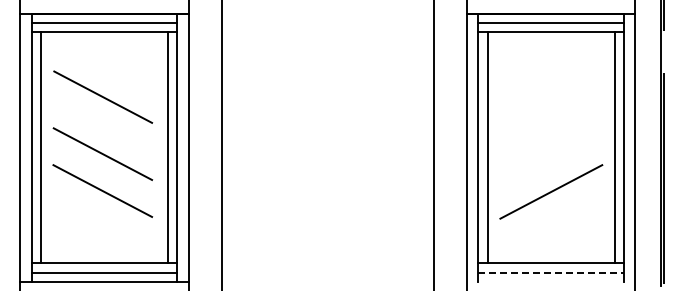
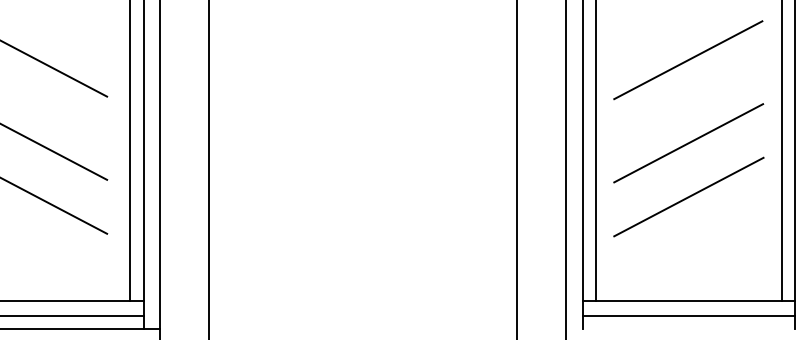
line: (550, 98) -> (687, 60), added
line: (550, 154) -> (687, 142), added
line: (551, 273) -> (689, 316), dashed -> solid

